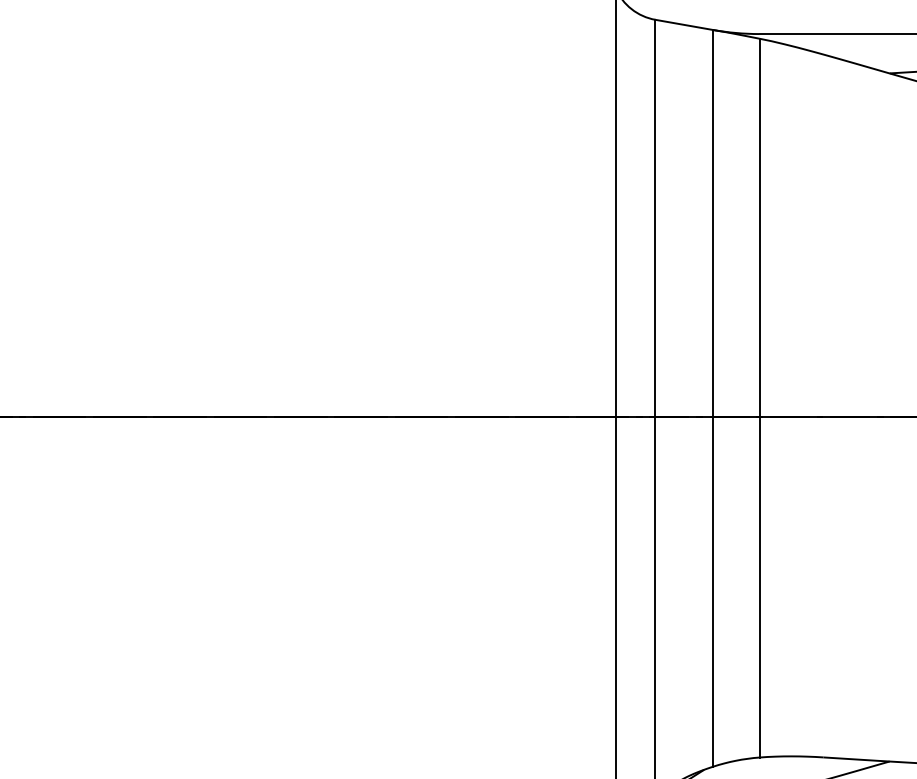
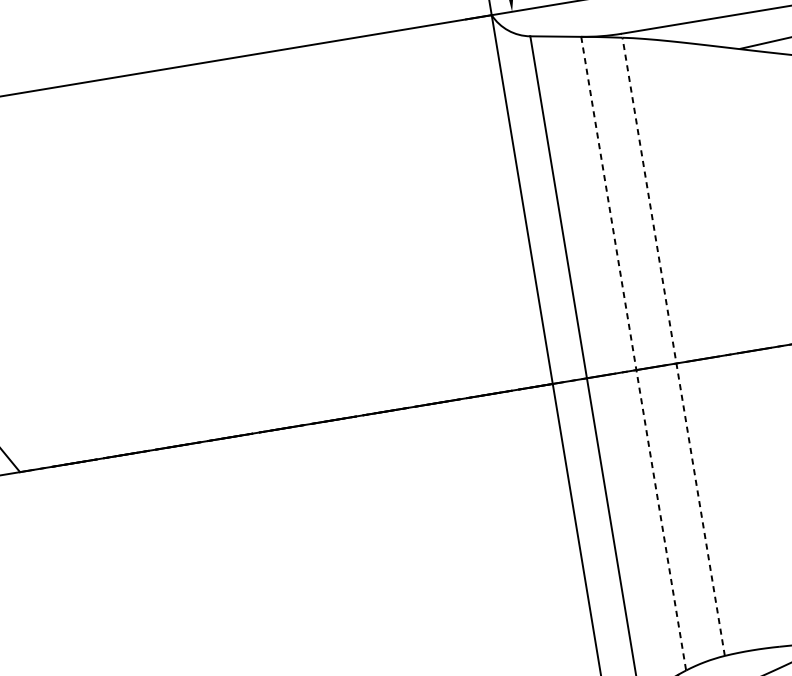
line: (759, 397) -> (673, 346), solid -> dashed
line: (712, 398) -> (633, 353), solid -> dashed

